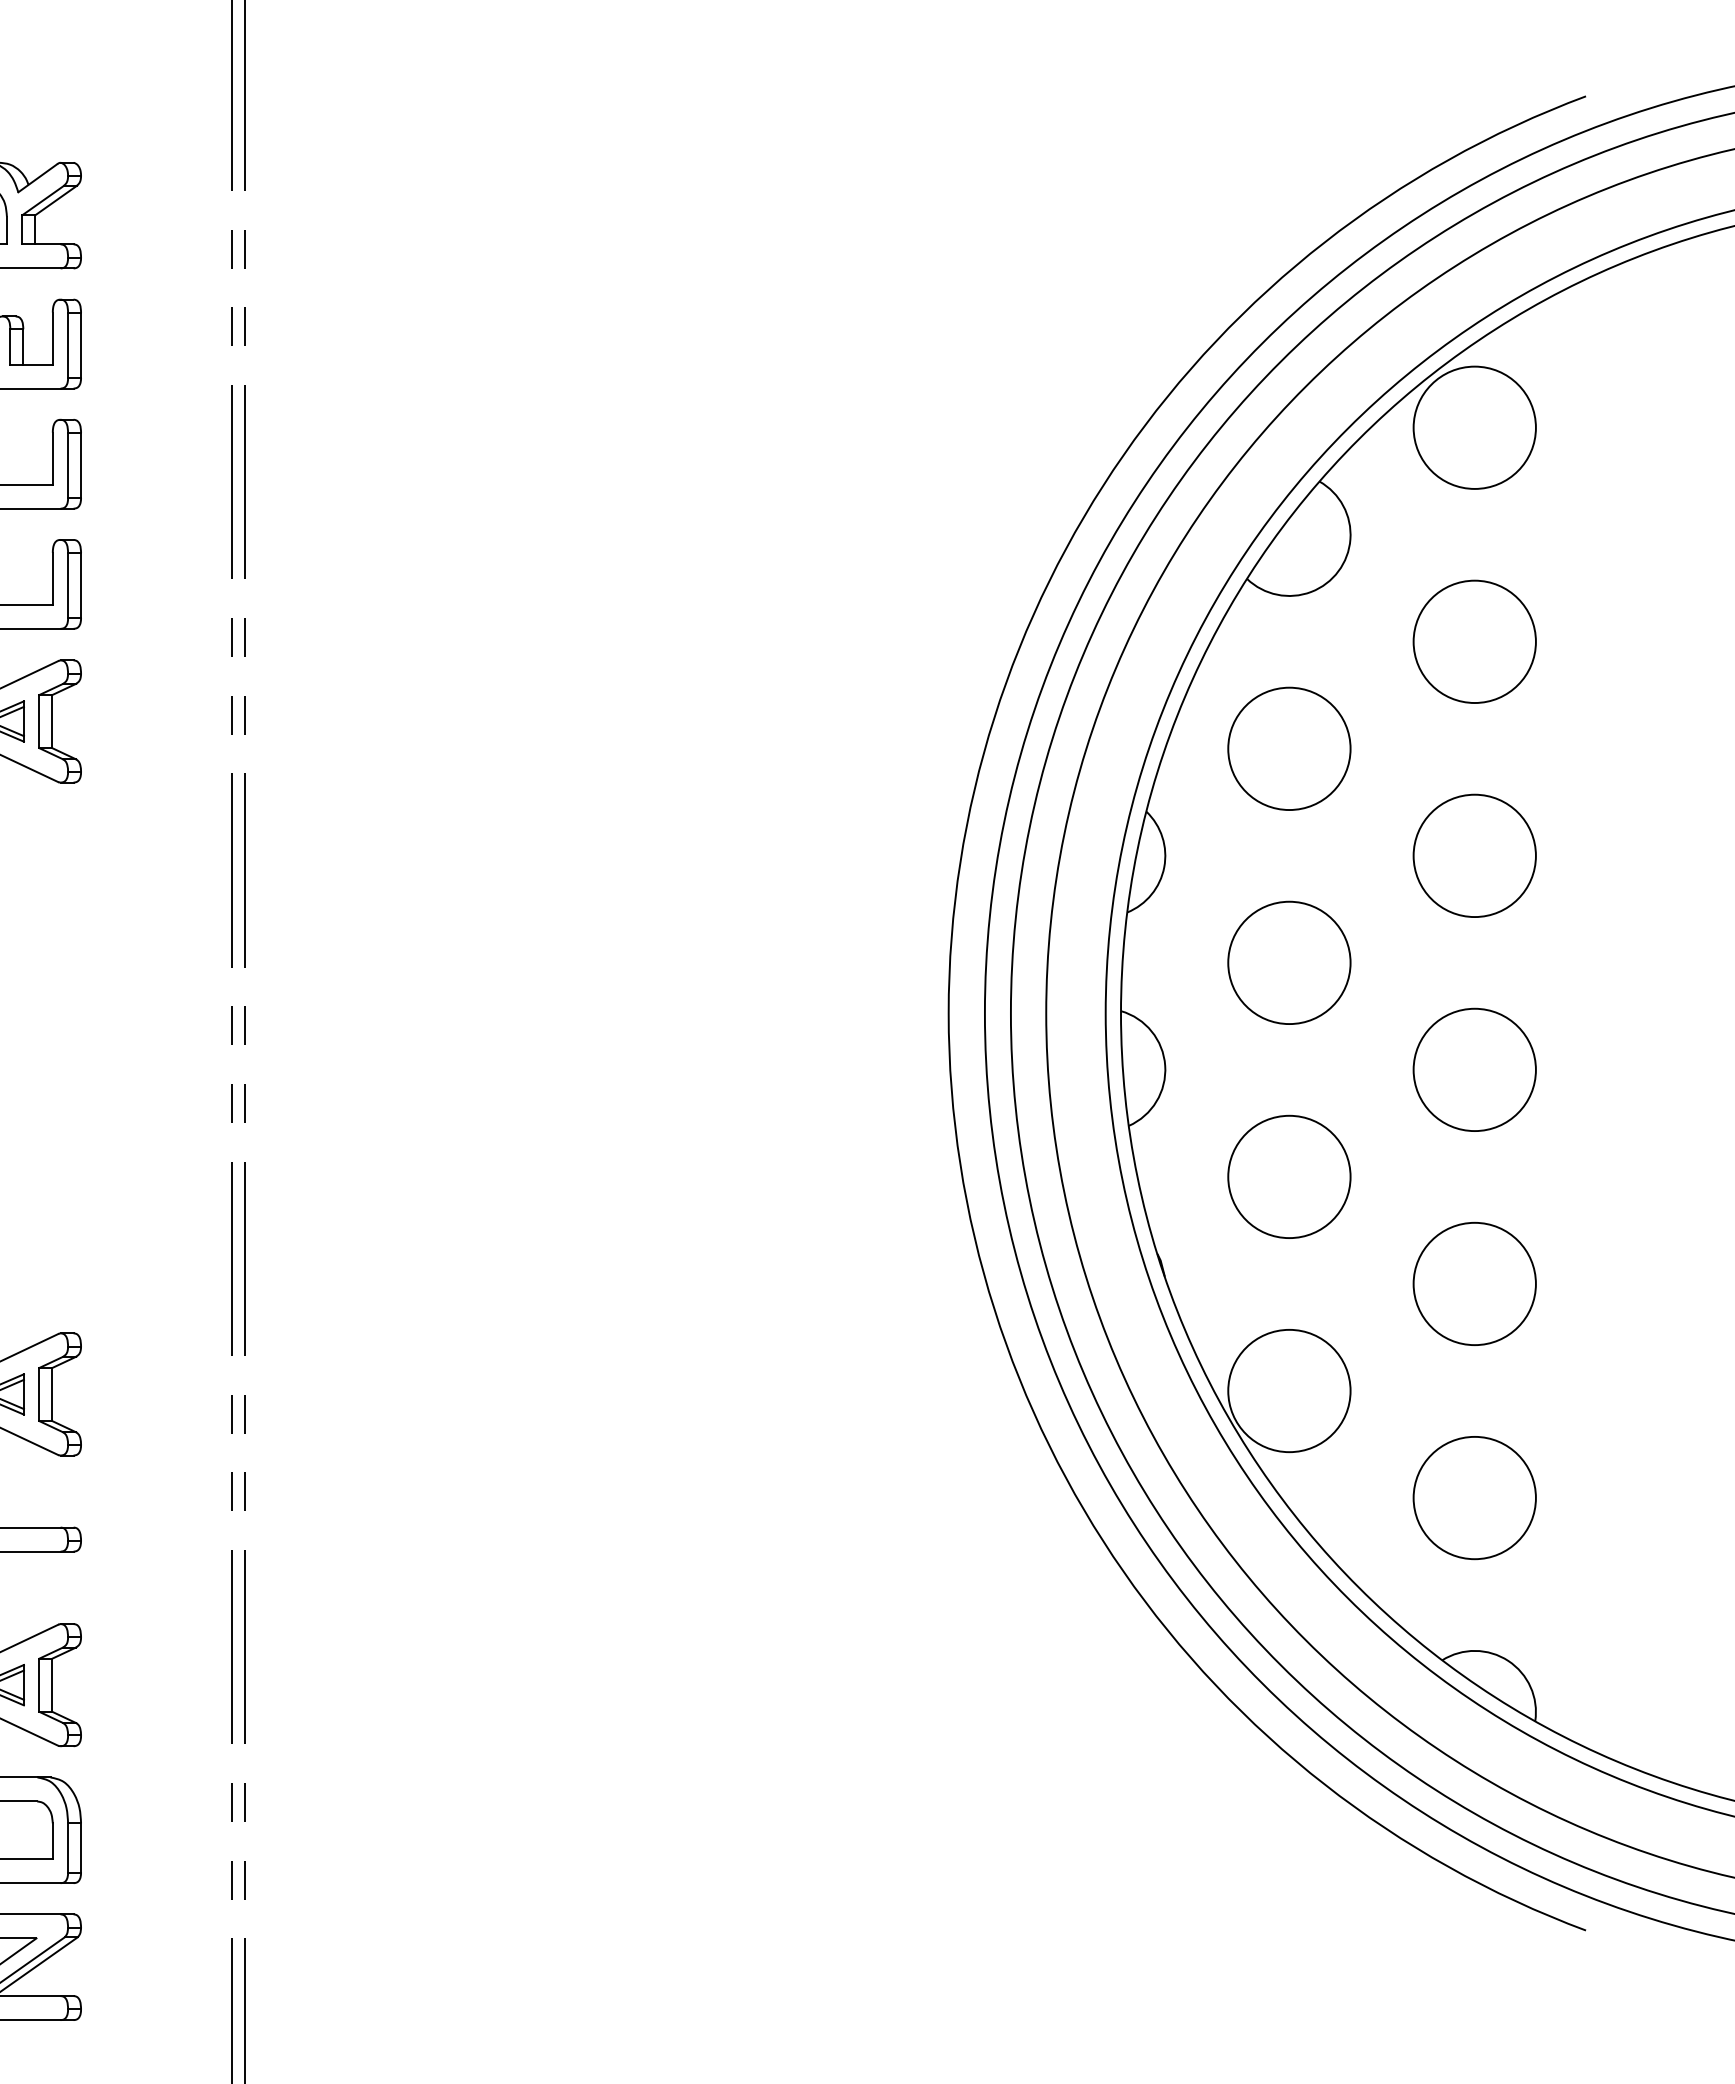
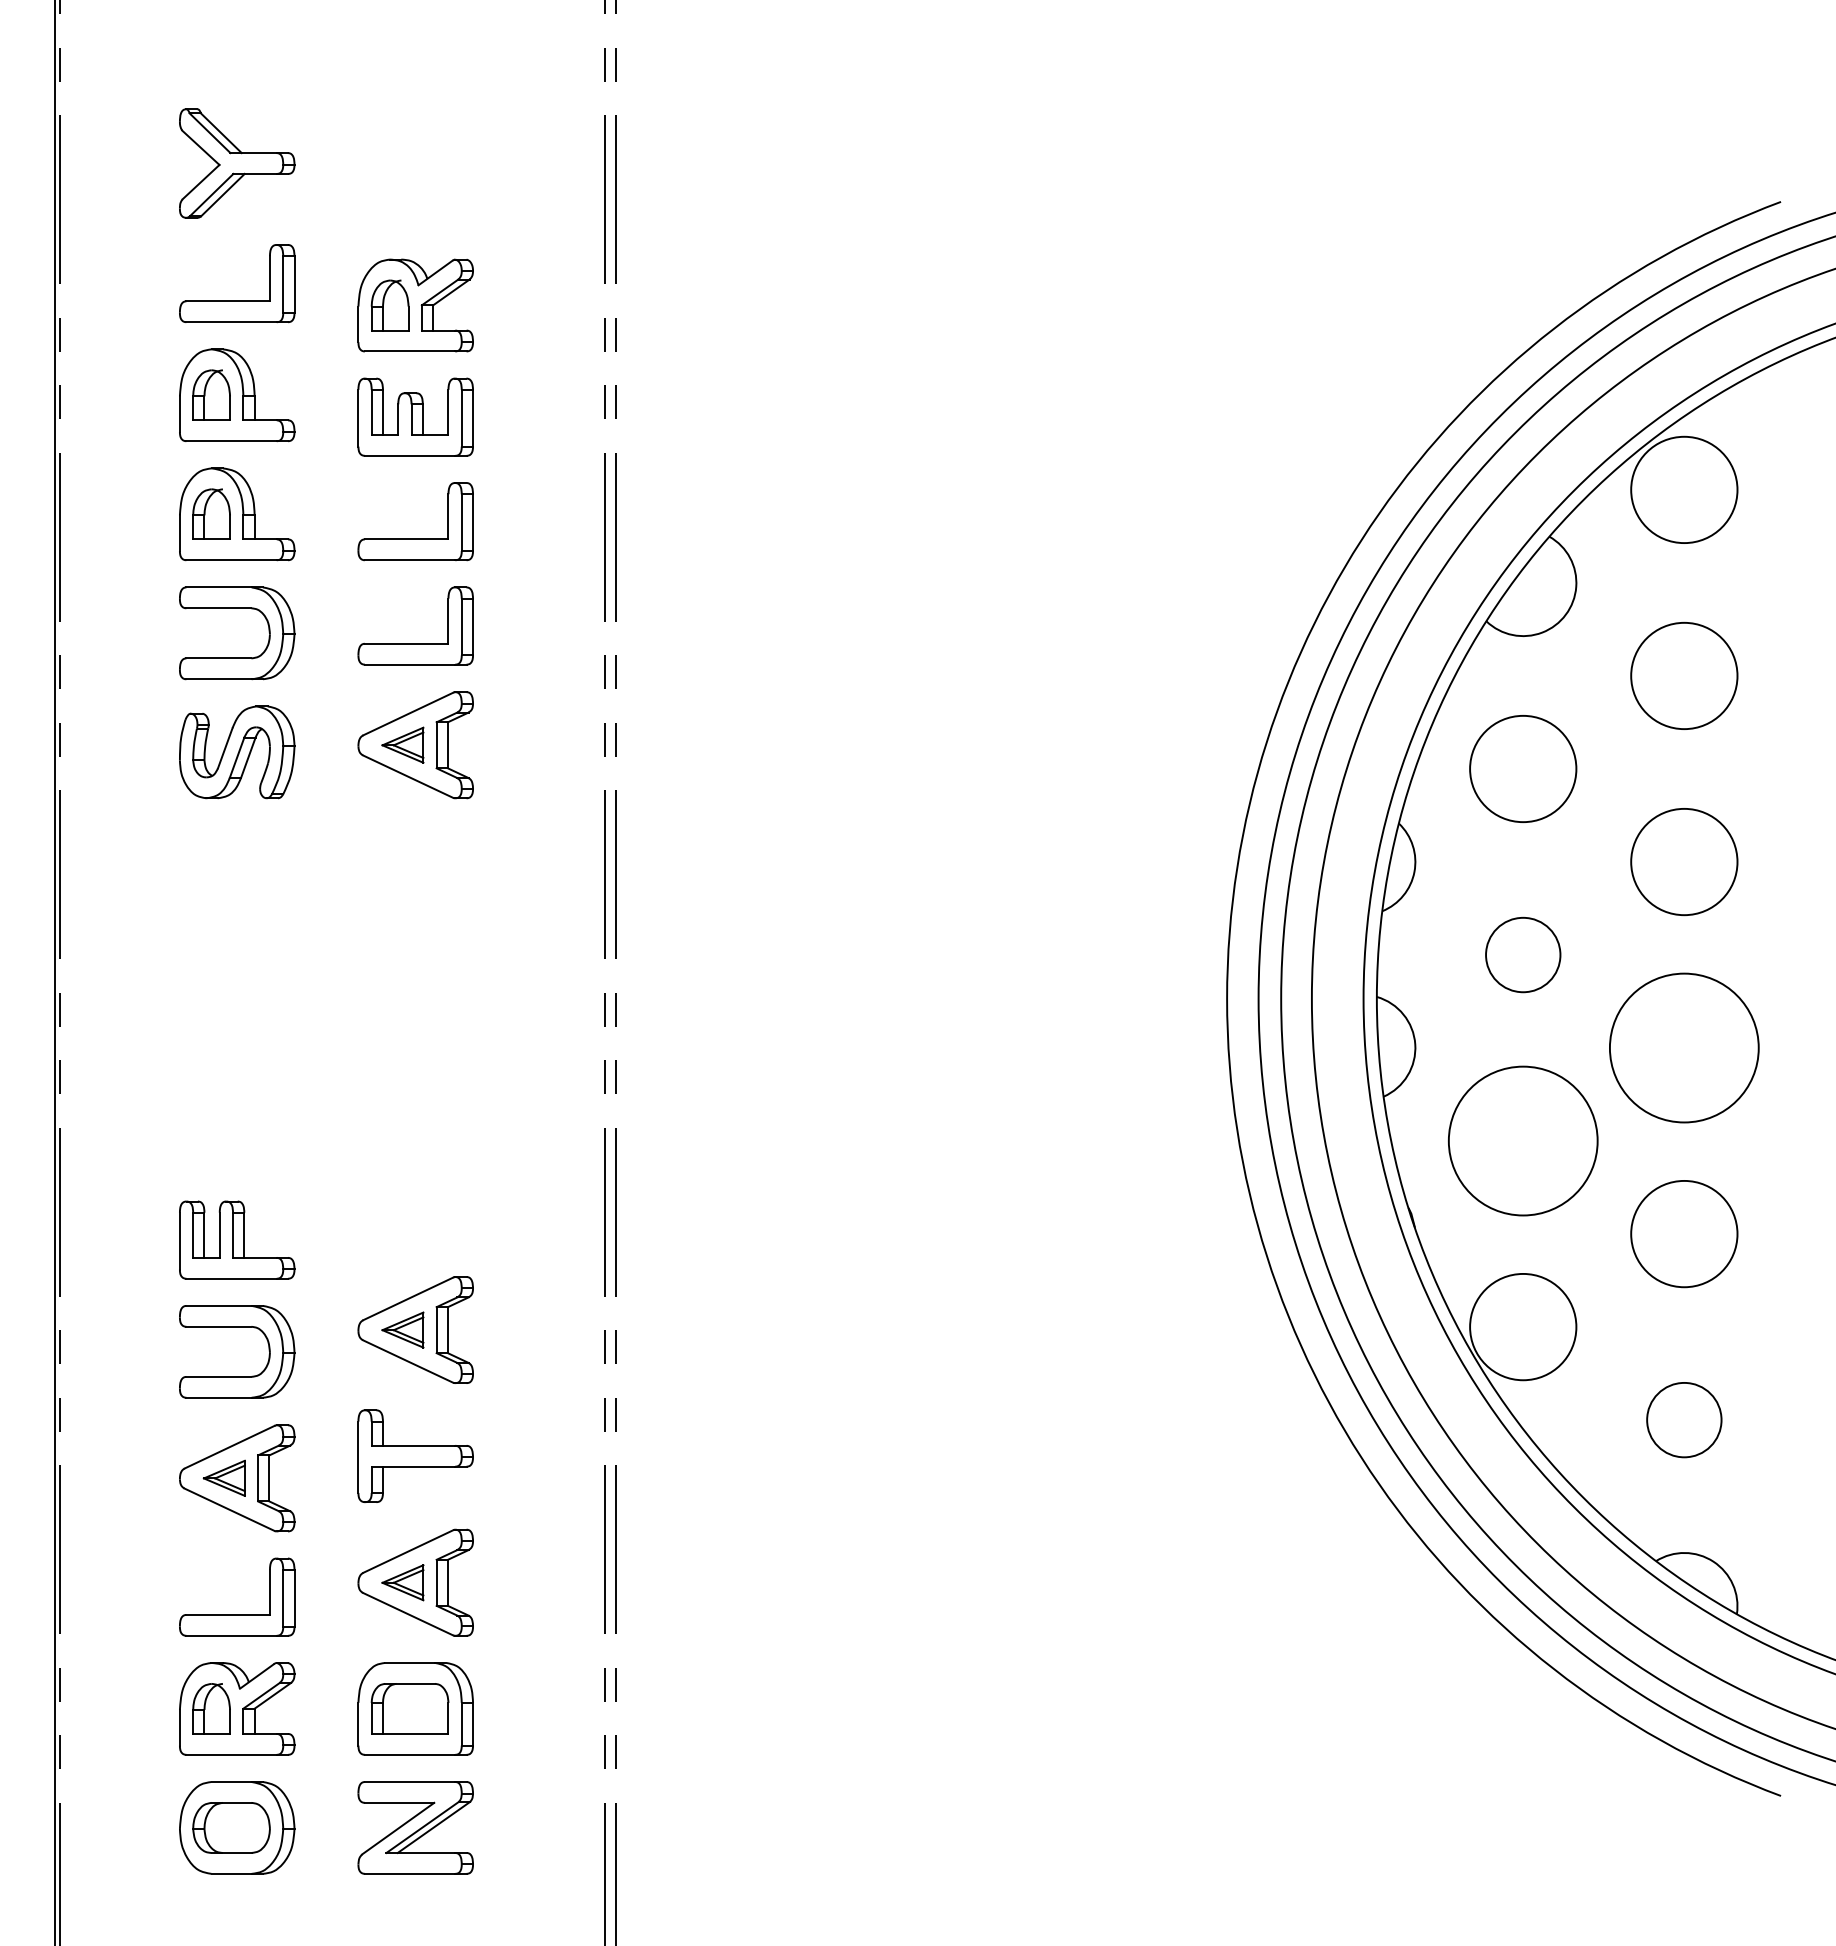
circle: (1289, 962) -> (1523, 954), size x0.7
circle: (1474, 1069) -> (1684, 1047), size x1.4
circle: (1289, 1176) -> (1523, 1140), size x1.4
circle: (1474, 1497) -> (1684, 1419), size x0.7

